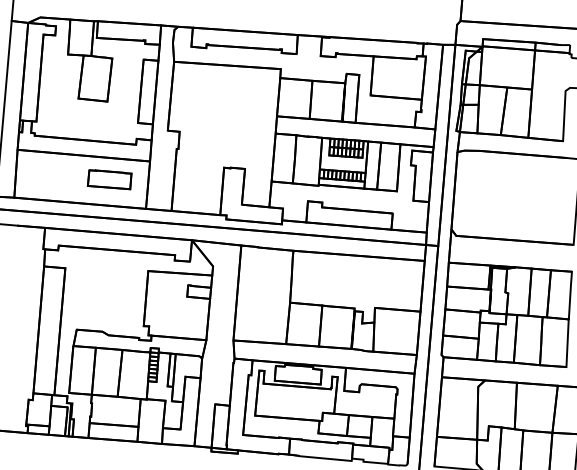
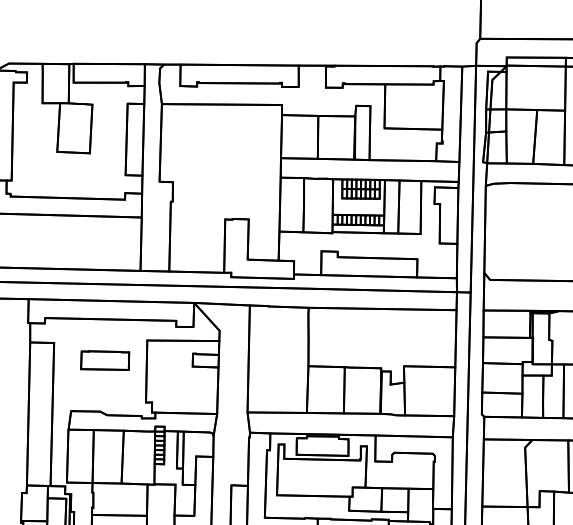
part: (109, 179) -> (104, 360), moved

